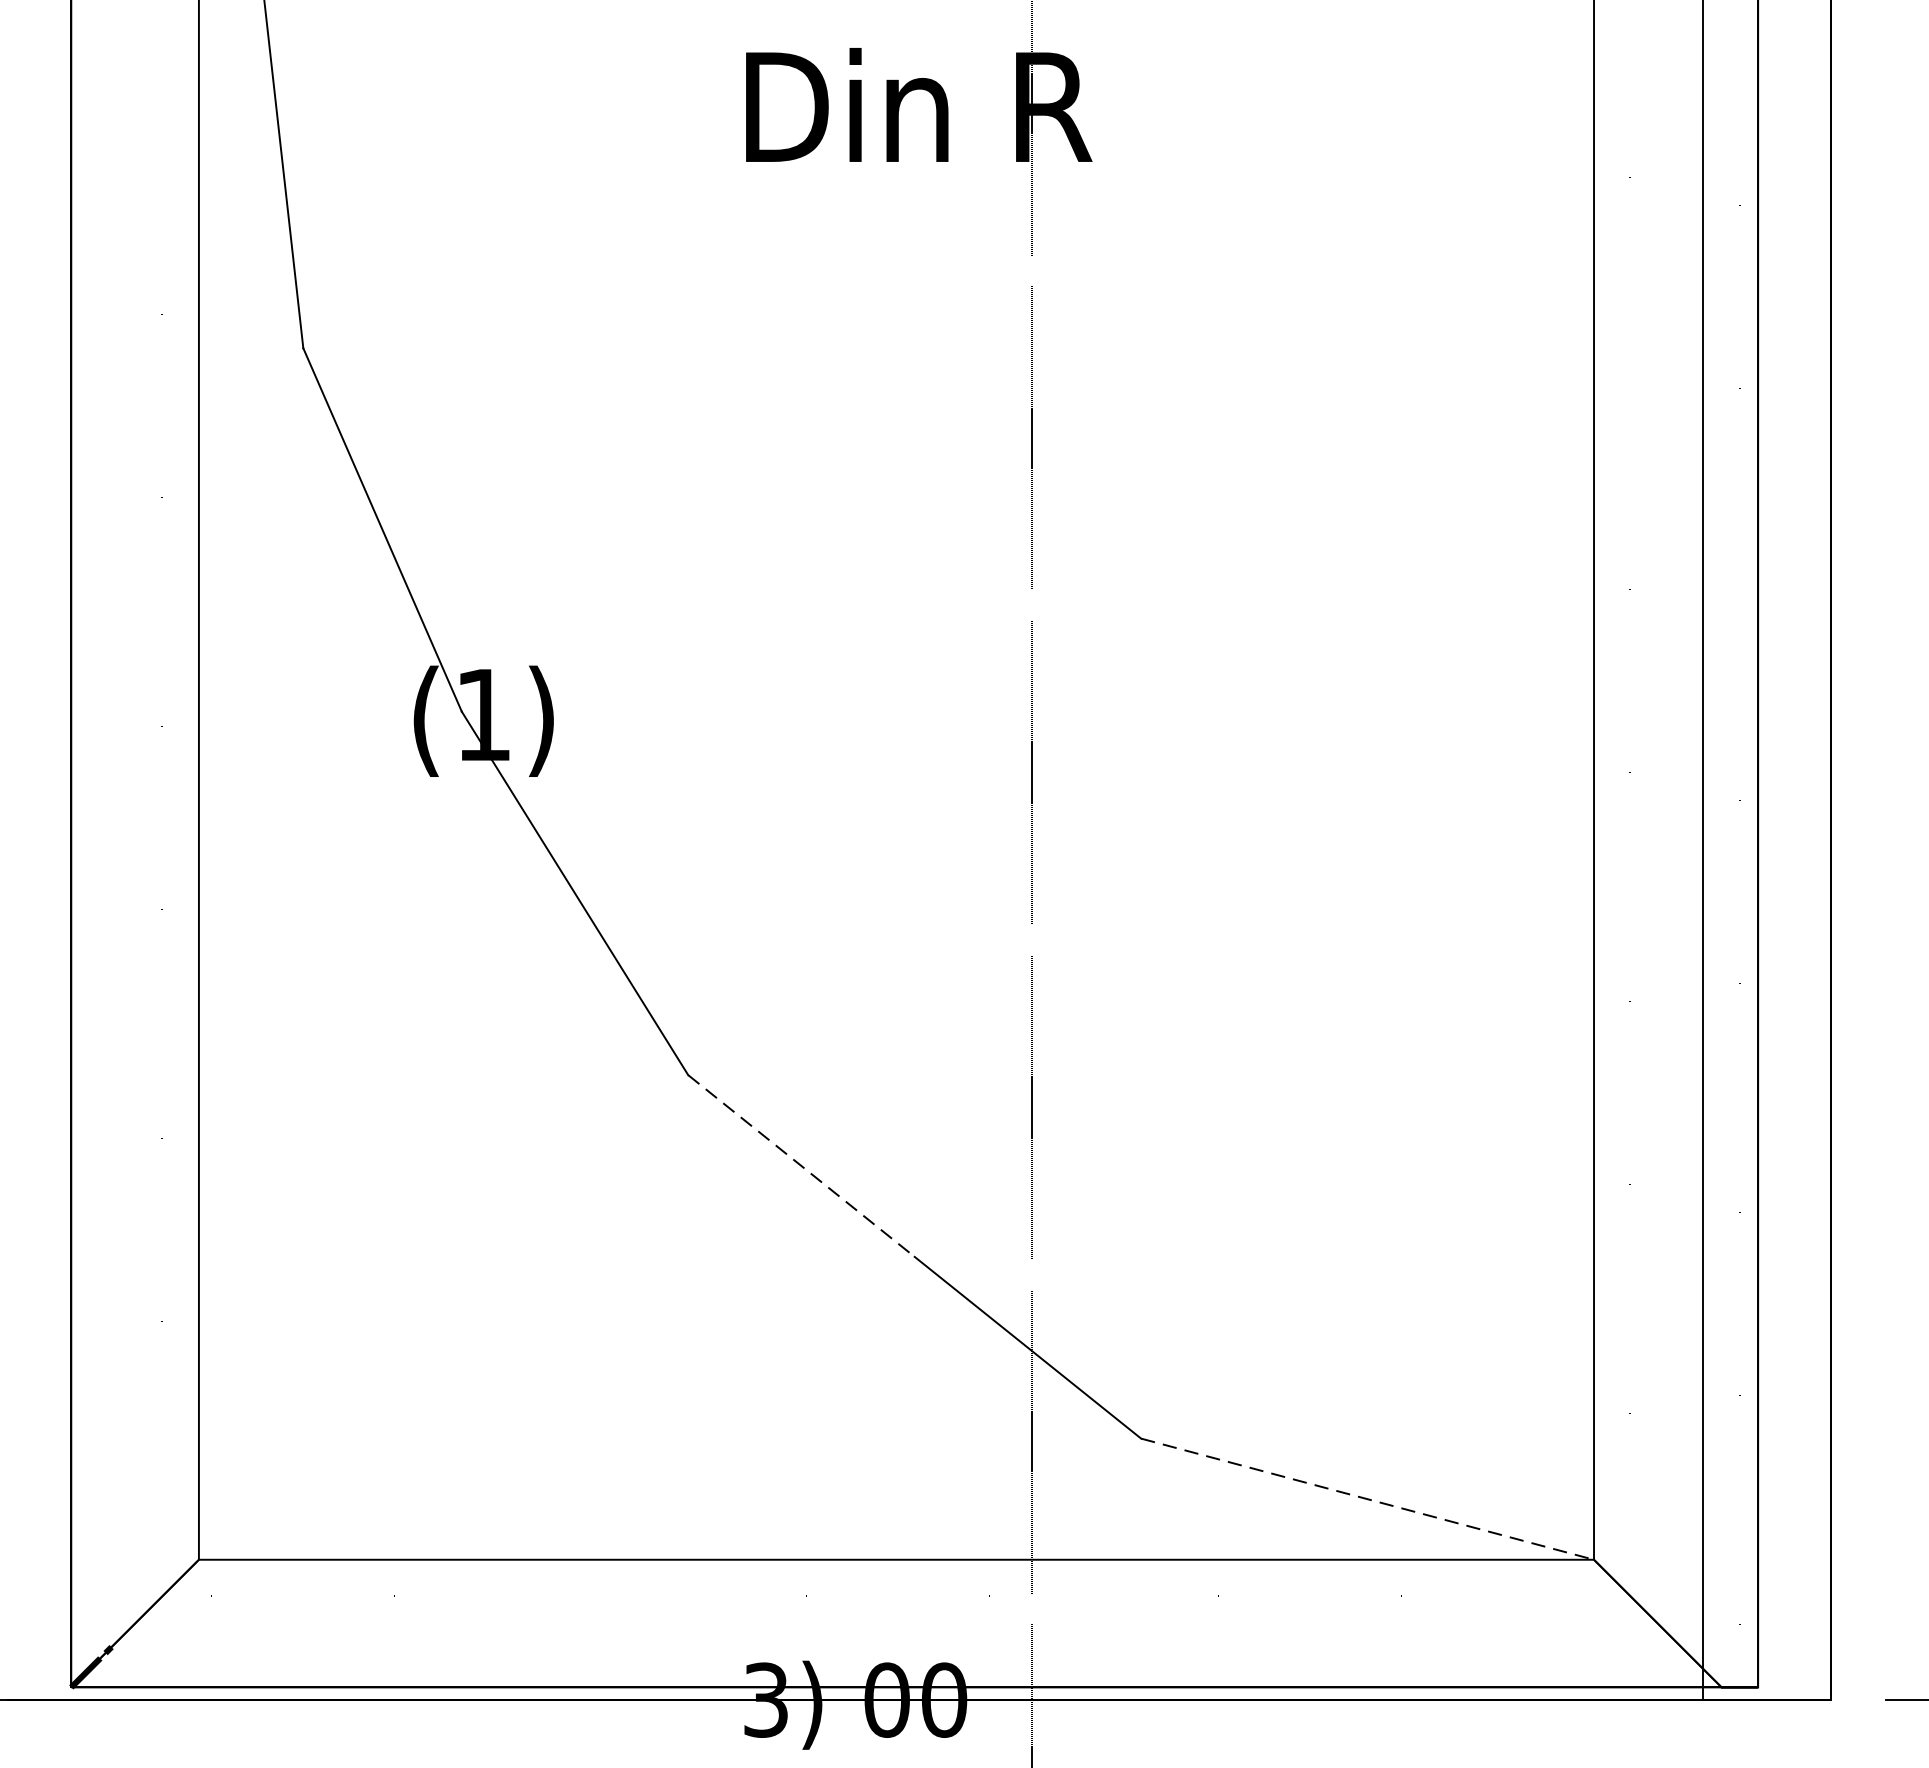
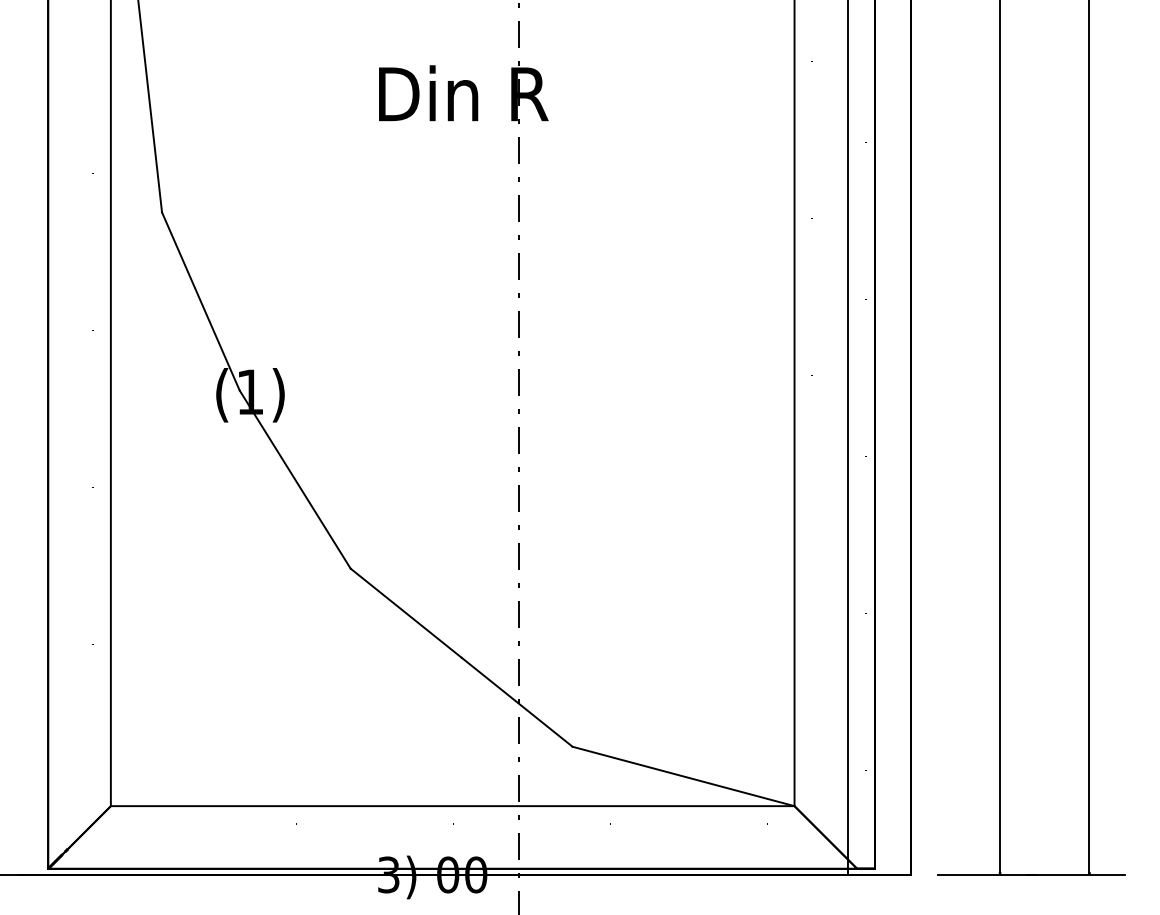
line: (802, 1166) -> (406, 613), dashed -> solid
line: (1367, 1499) -> (683, 776), dashed -> solid

